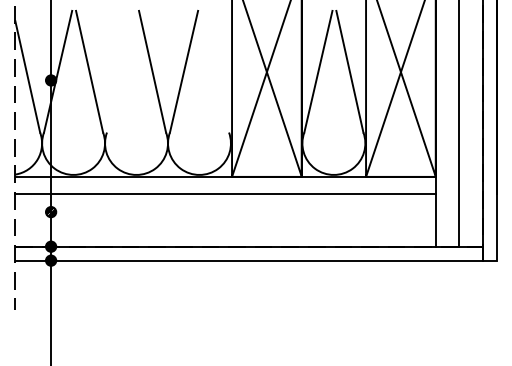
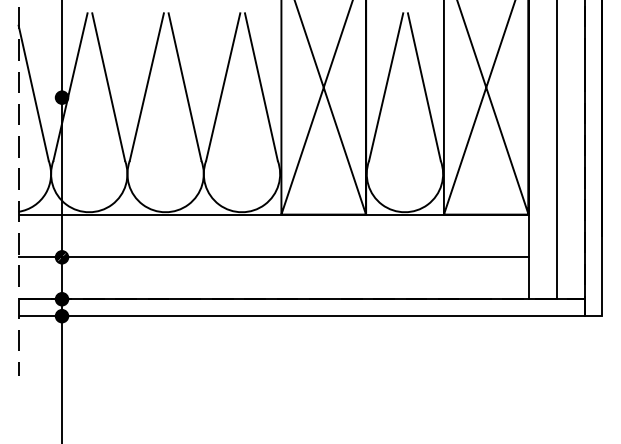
line: (121, 71) -> (147, 86), added
line: (215, 71) -> (261, 86), added
line: (225, 193) -> (273, 256), moved

